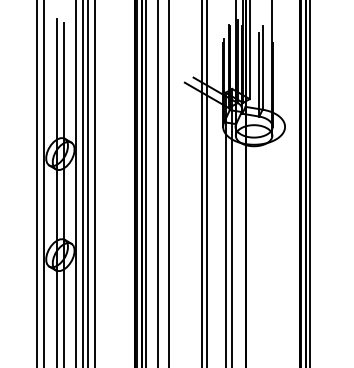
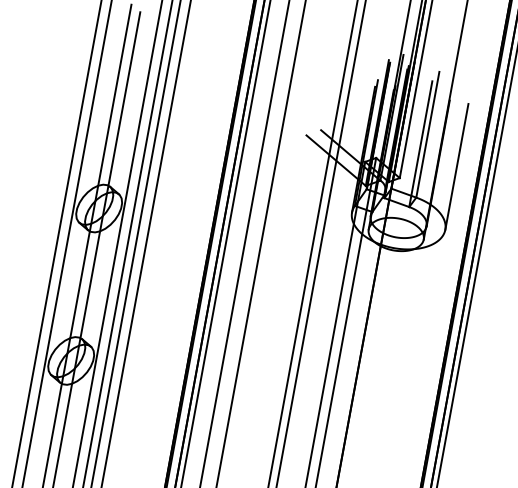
line: (285, 84) -> (457, 165), added

